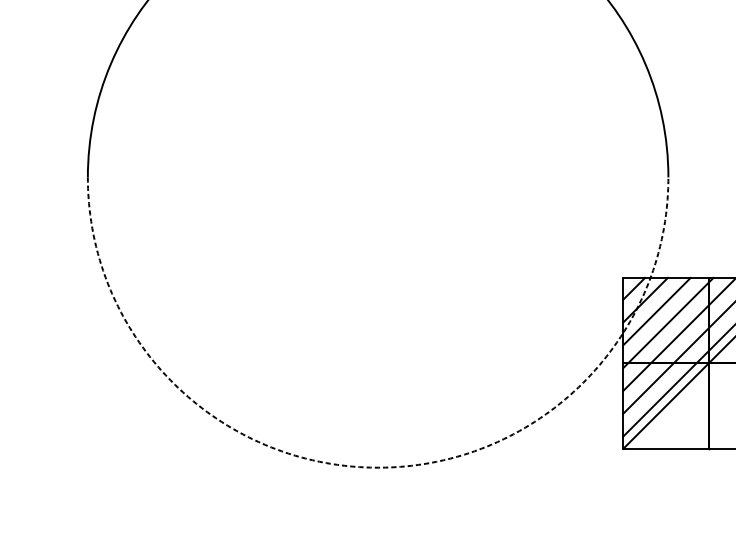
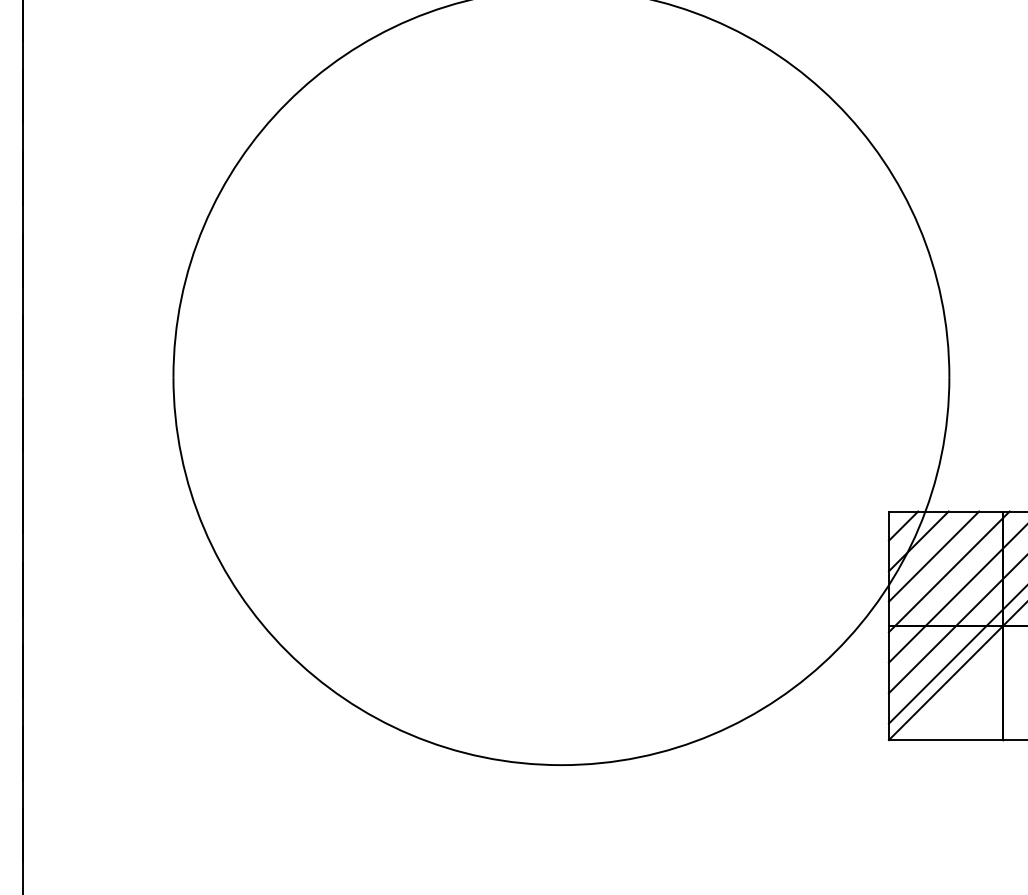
arc: (378, 467) -> (561, 765), dashed -> solid

